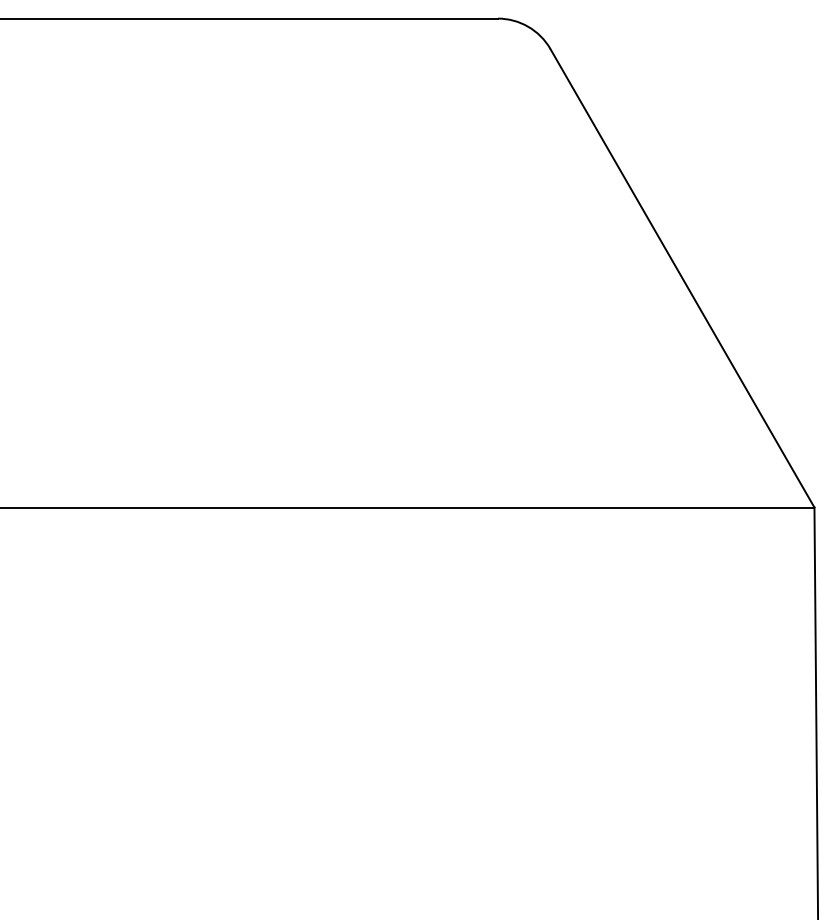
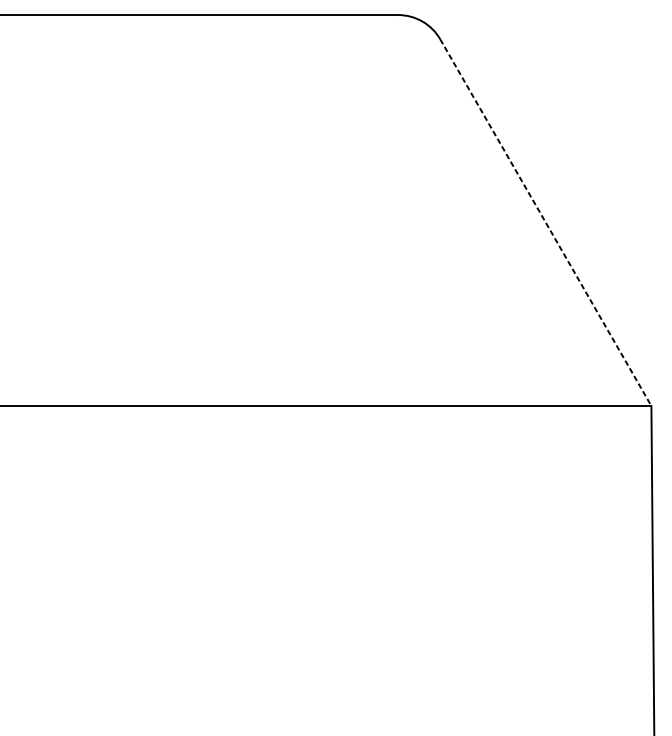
line: (682, 278) -> (545, 222), solid -> dashed

